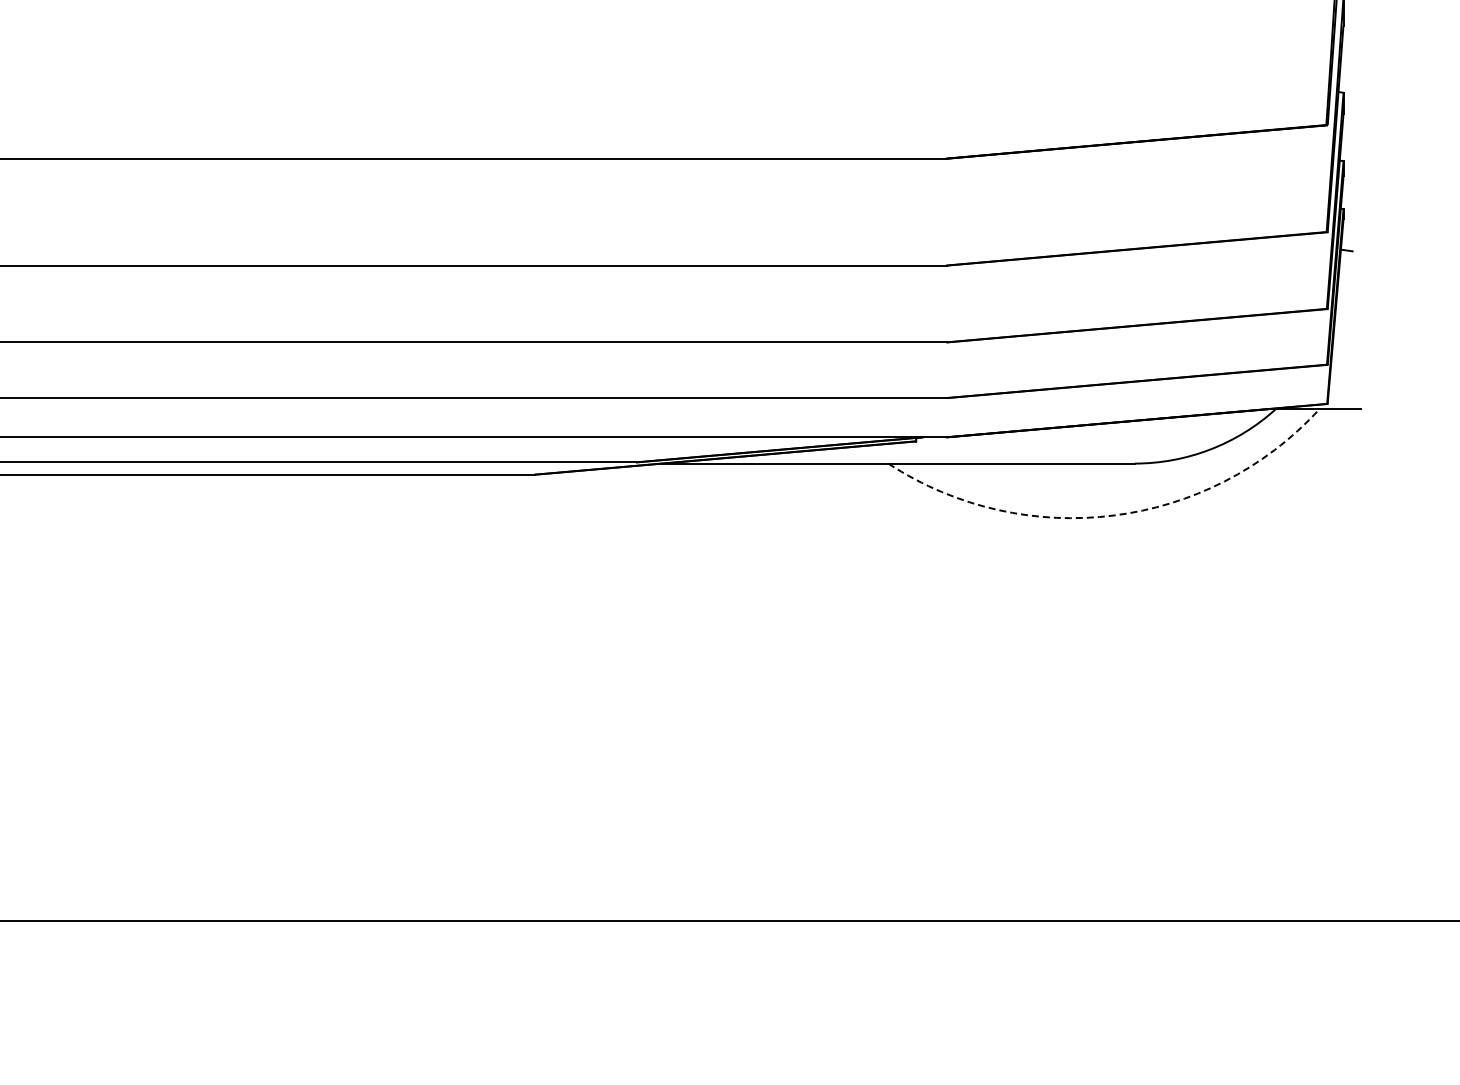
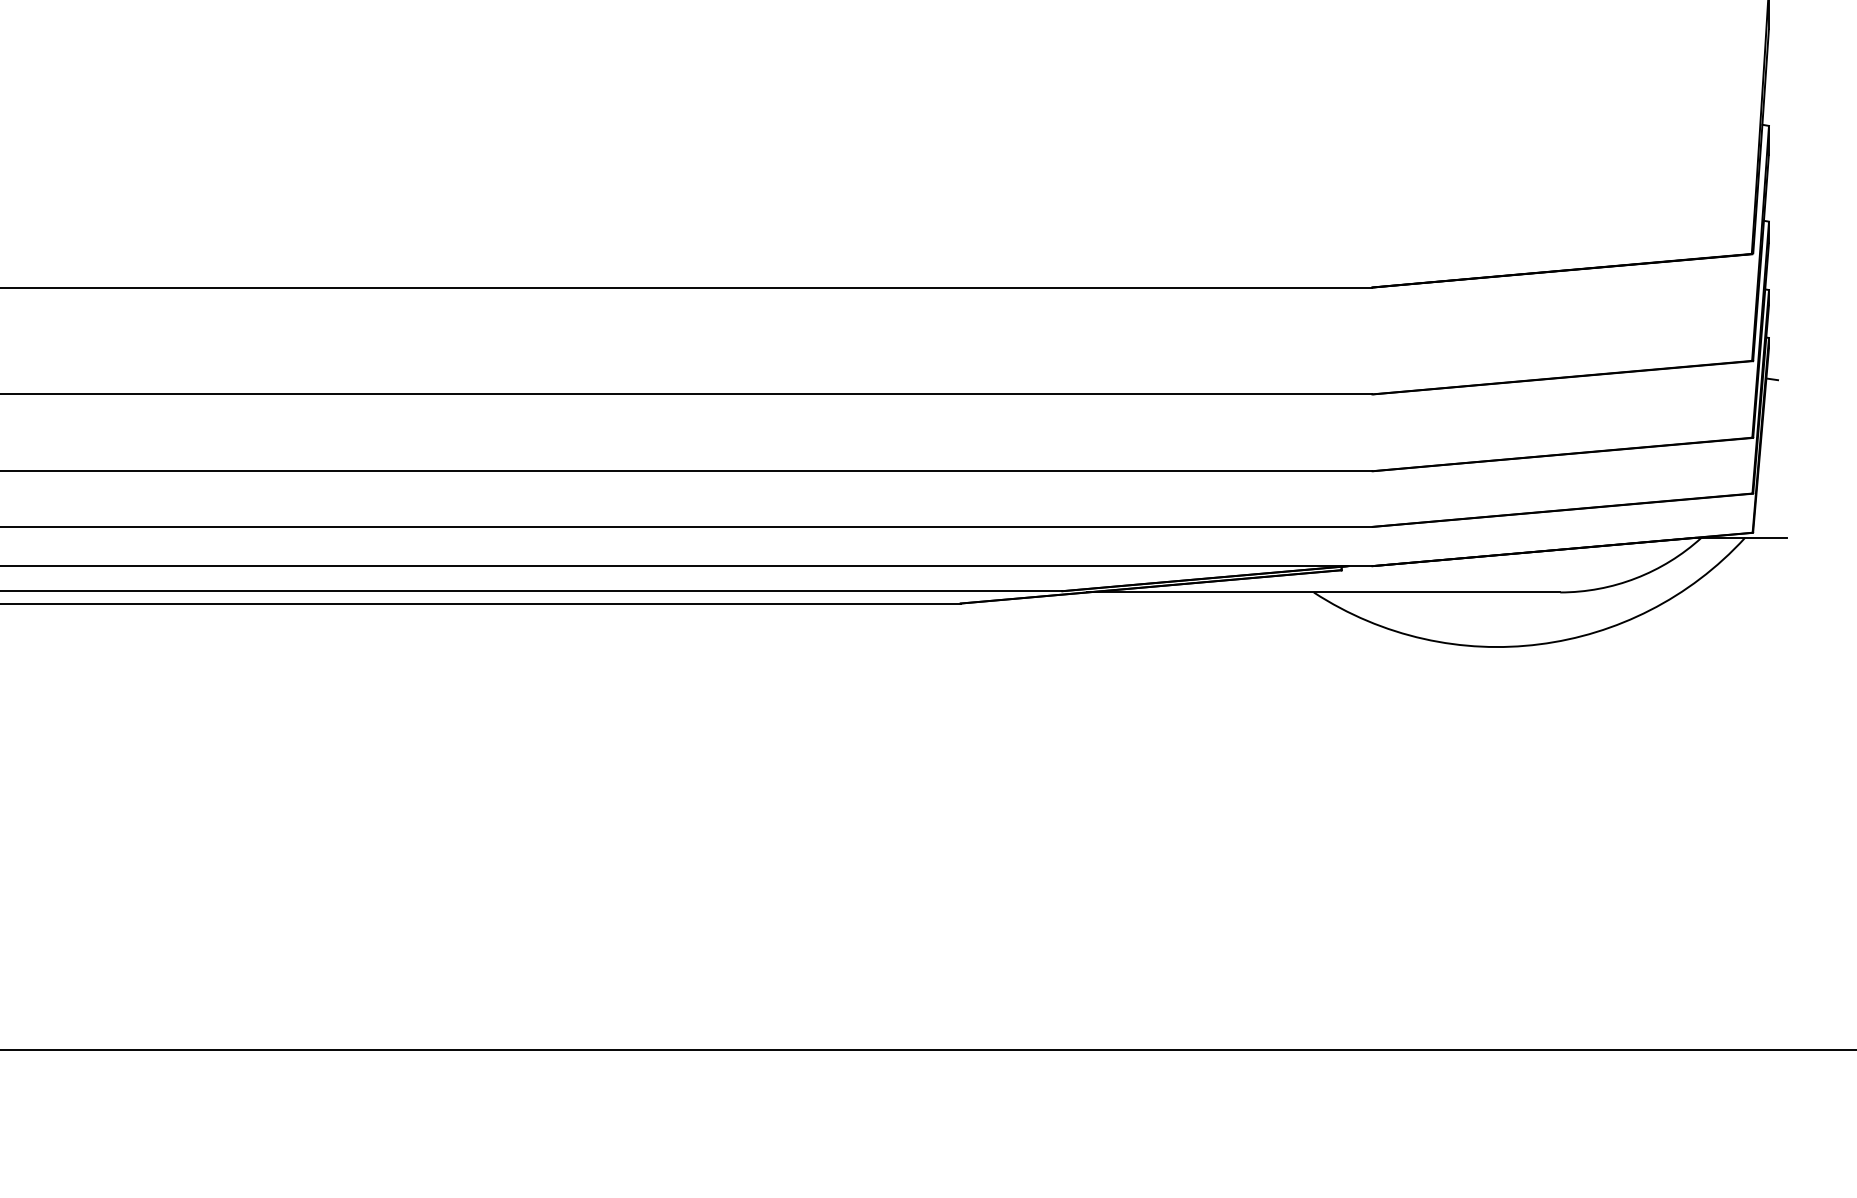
arc: (1114, 515) -> (1539, 644), dashed -> solid

